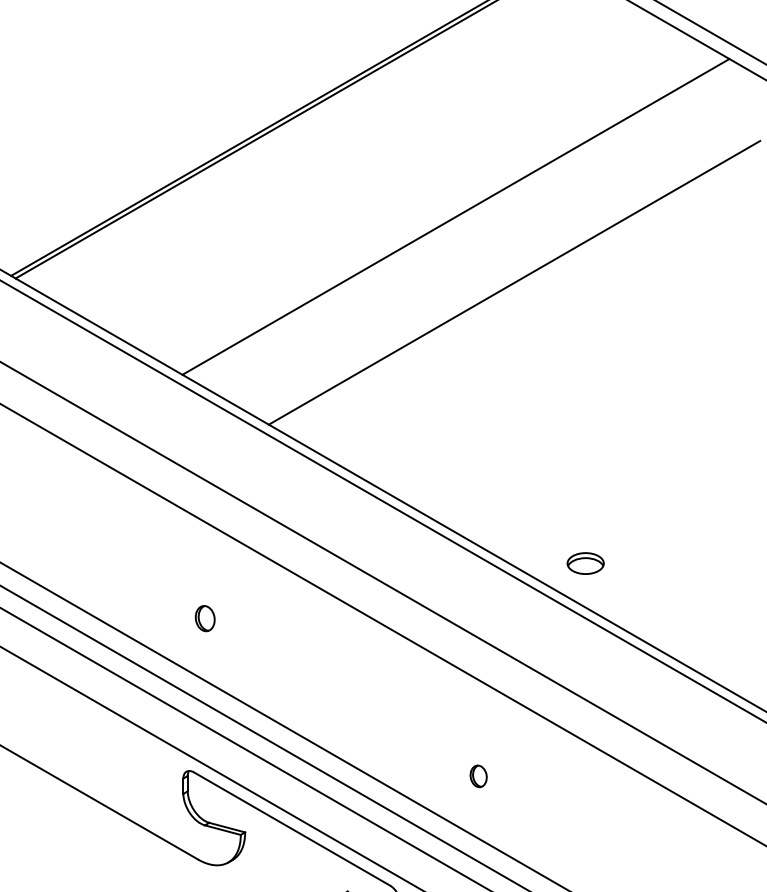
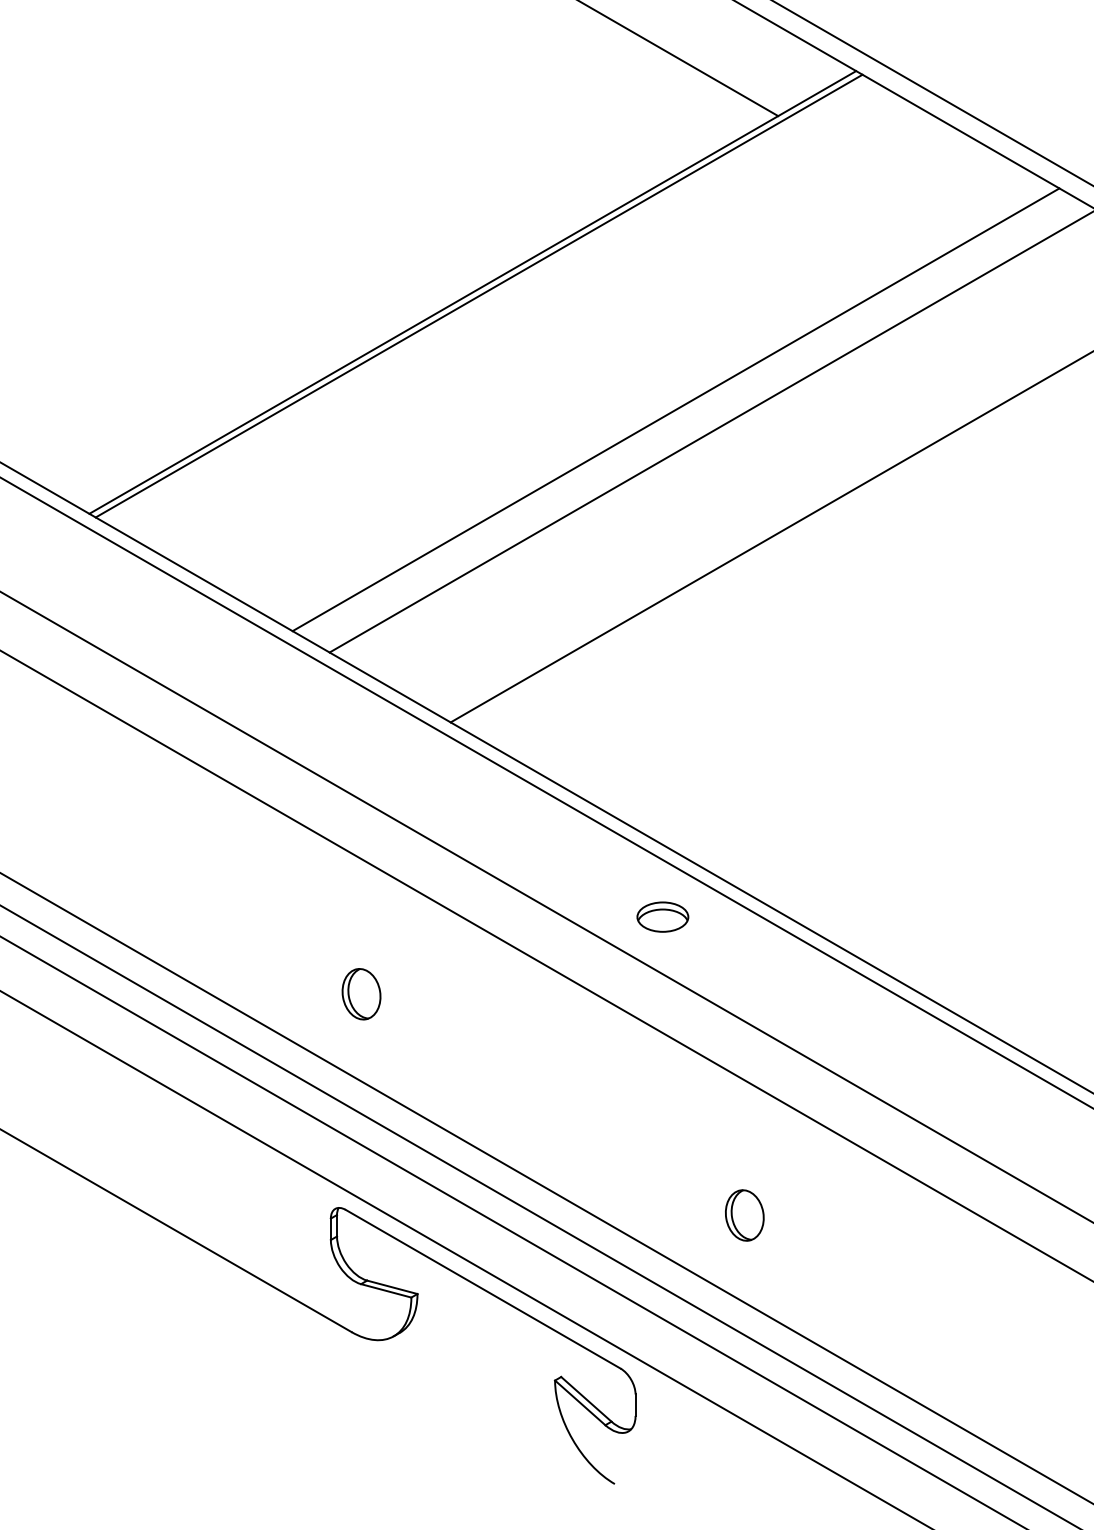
line: (429, 201) -> (675, 409), added
part: (585, 563) -> (662, 916), moved
part: (205, 618) -> (361, 994), size x1.43
part: (478, 776) -> (744, 1215), size x1.67

